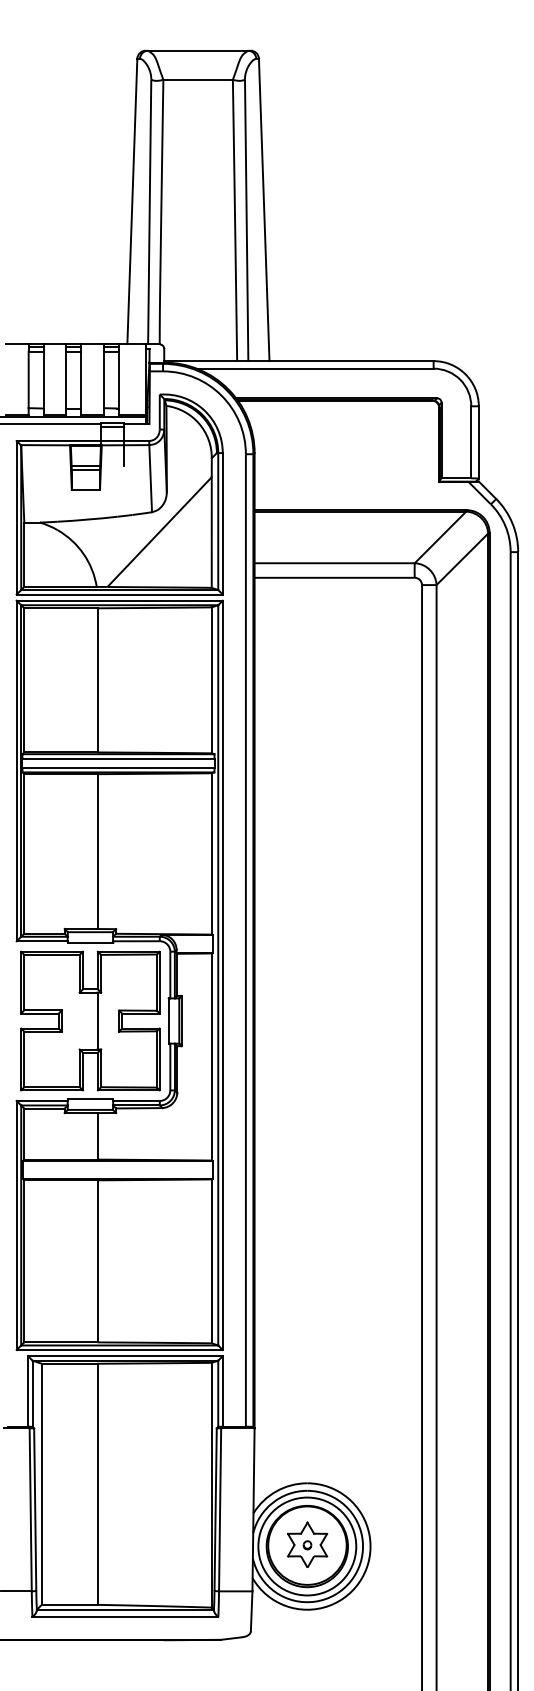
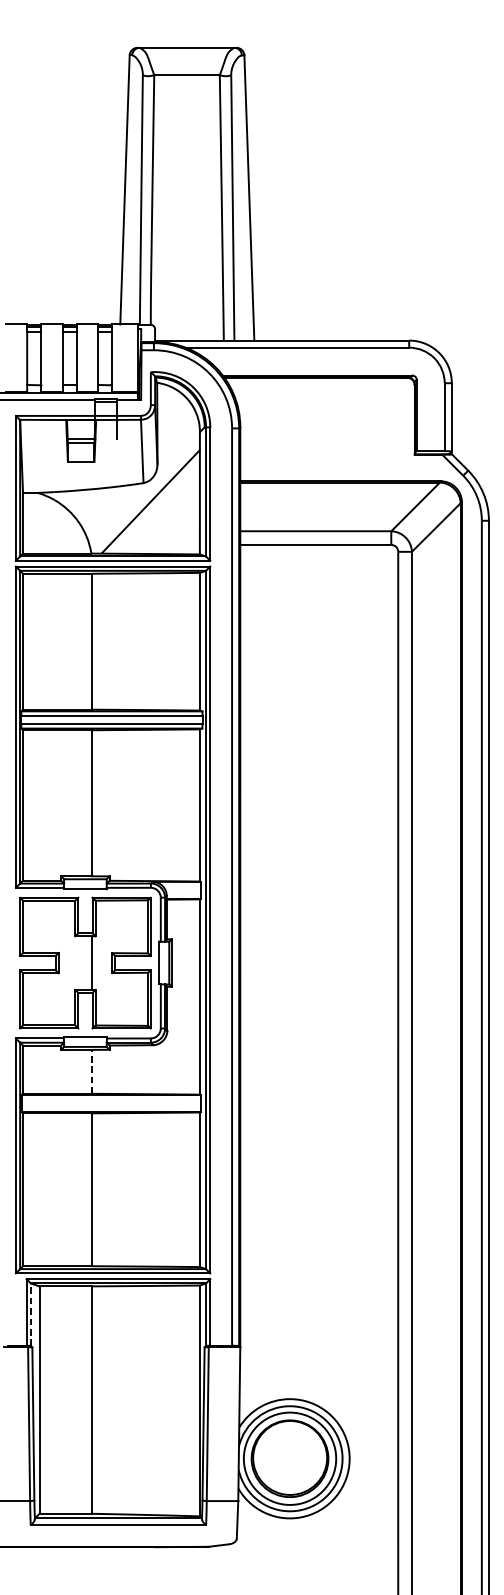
line: (97, 1135) -> (92, 1071), solid -> dashed
line: (32, 1393) -> (30, 1314), solid -> dashed
part: (307, 1544) -> (290, 1456), removed

